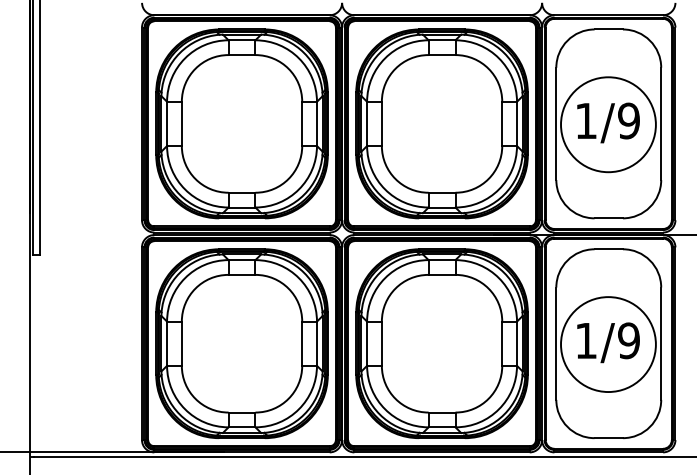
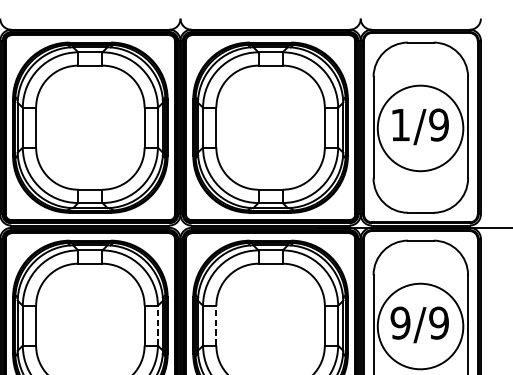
text: (586, 340) -> (400, 322), 1/9 -> 9/9
line: (316, 343) -> (157, 325), solid -> dashed
line: (381, 343) -> (216, 325), solid -> dashed

